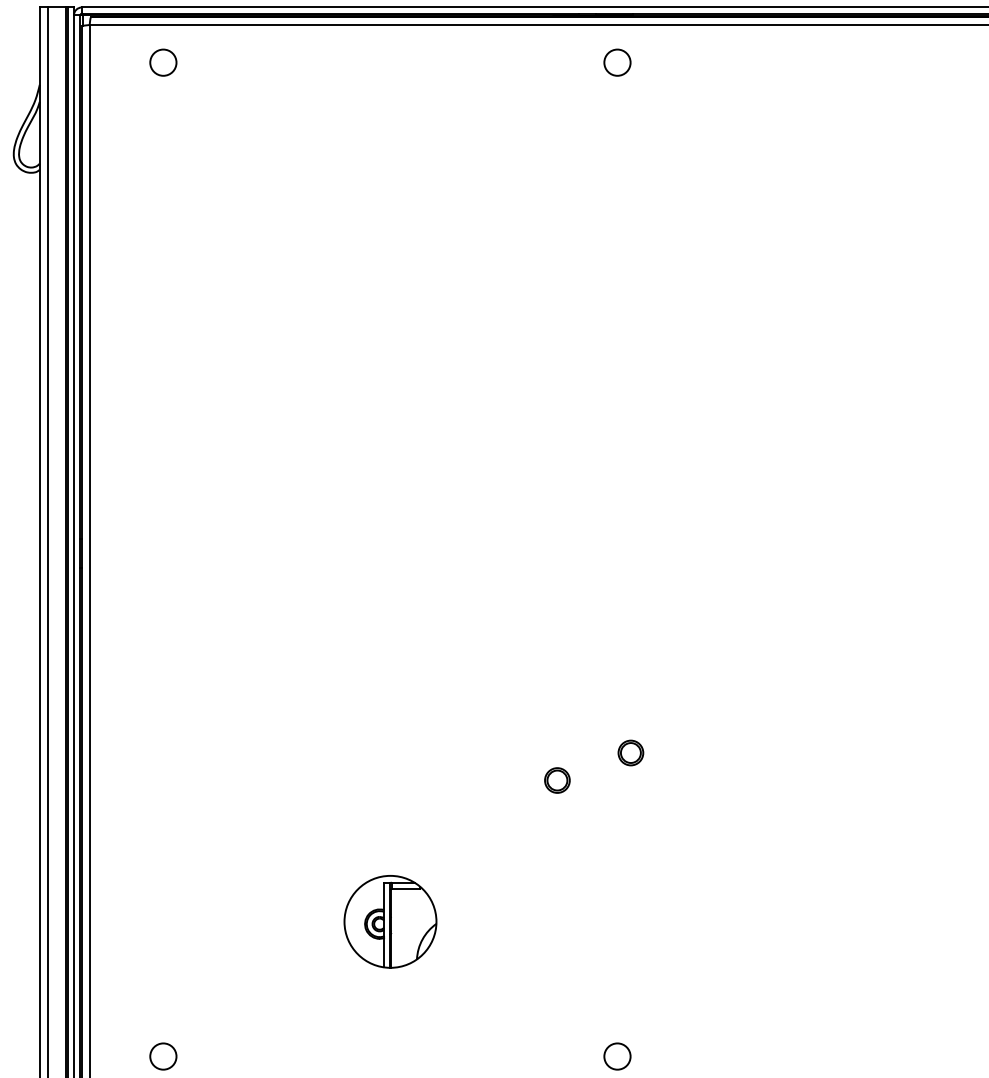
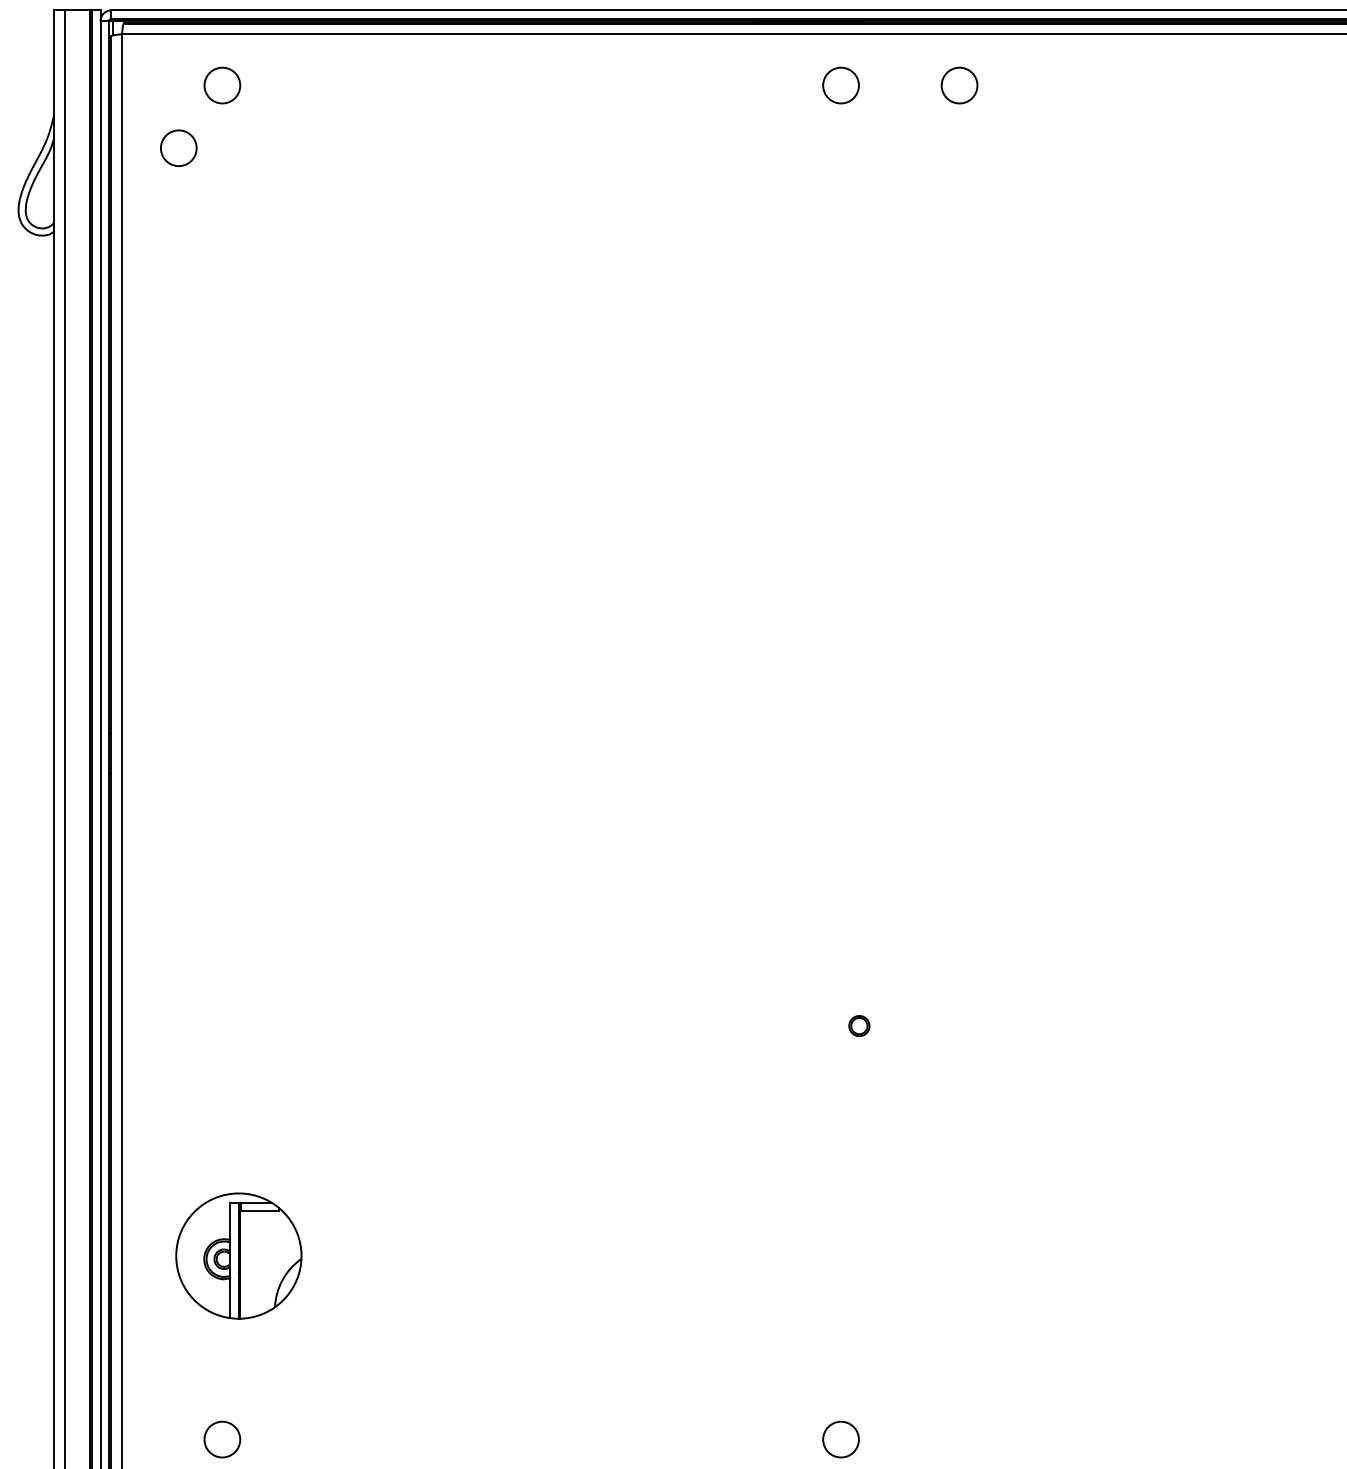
circle: (704, 62) -> (959, 85), added
circle: (131, 108) -> (178, 147), added
part: (630, 752) -> (858, 1025), size x0.6
part: (557, 780) -> (759, 1063), removed
part: (390, 921) -> (238, 1255), moved

